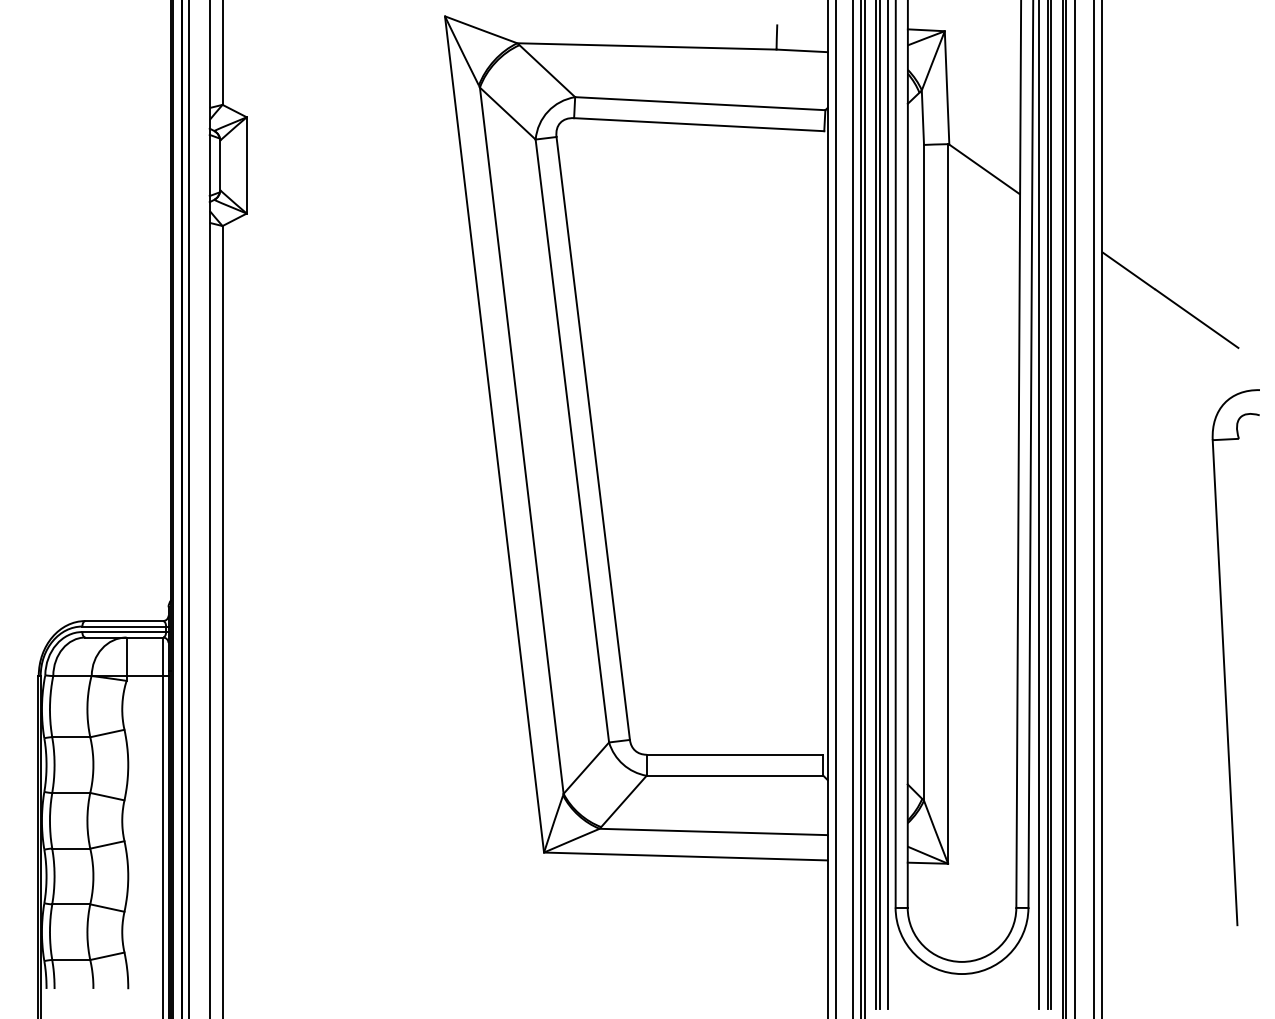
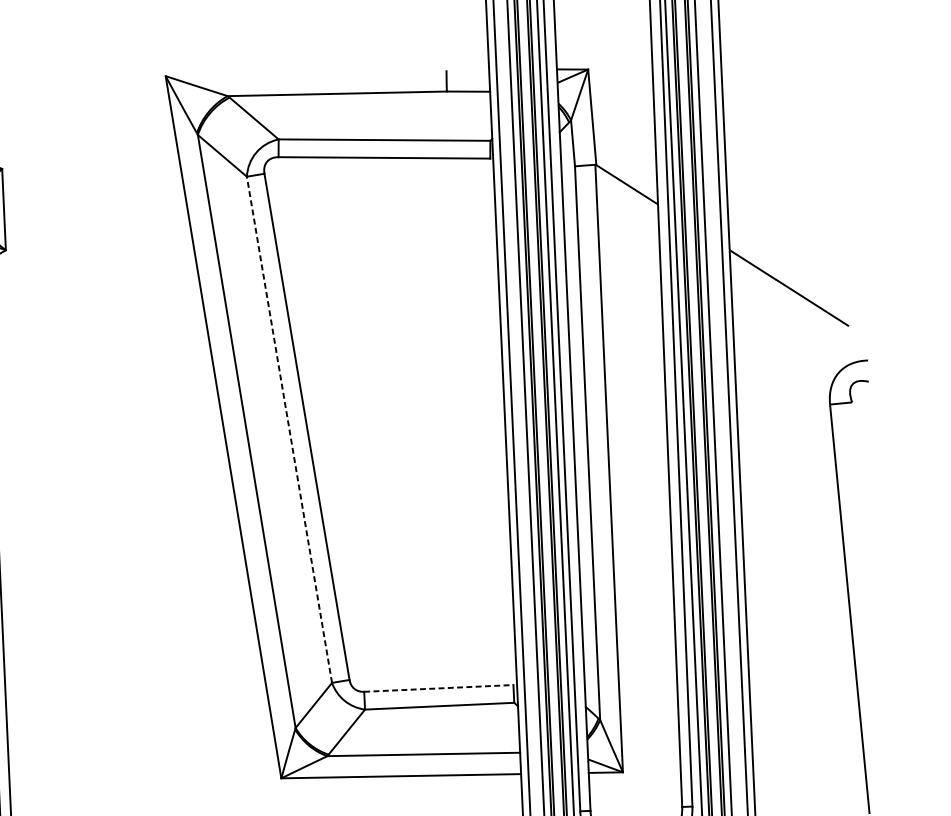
line: (572, 441) -> (289, 430), solid -> dashed
line: (735, 754) -> (439, 688), solid -> dashed

